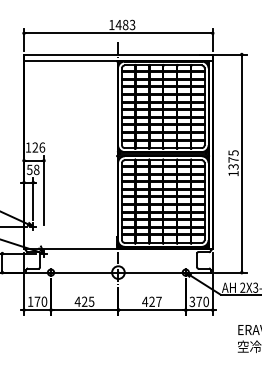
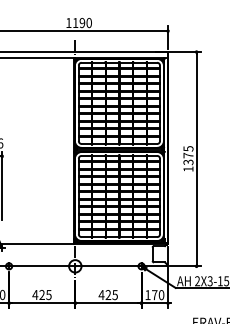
text: (125, 25) -> (82, 23), 1483 -> 1190
text: (158, 301) -> (114, 294), 427 -> 425
text: (192, 301) -> (148, 294), 370 -> 170

